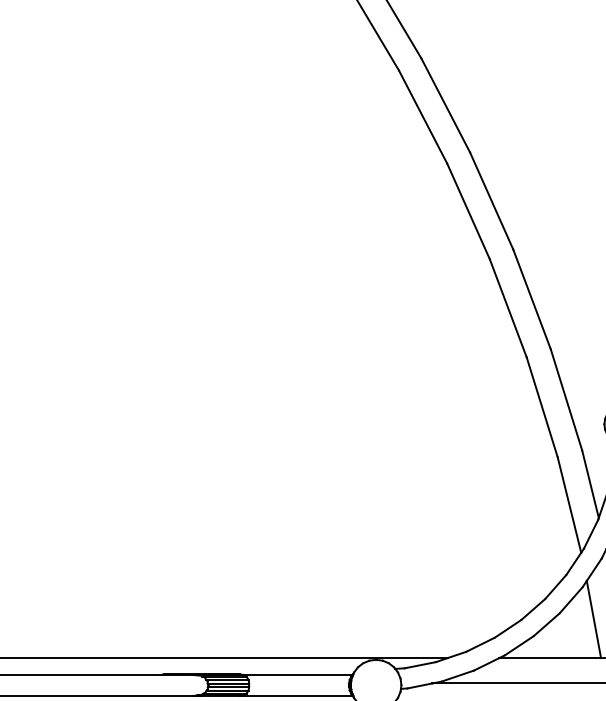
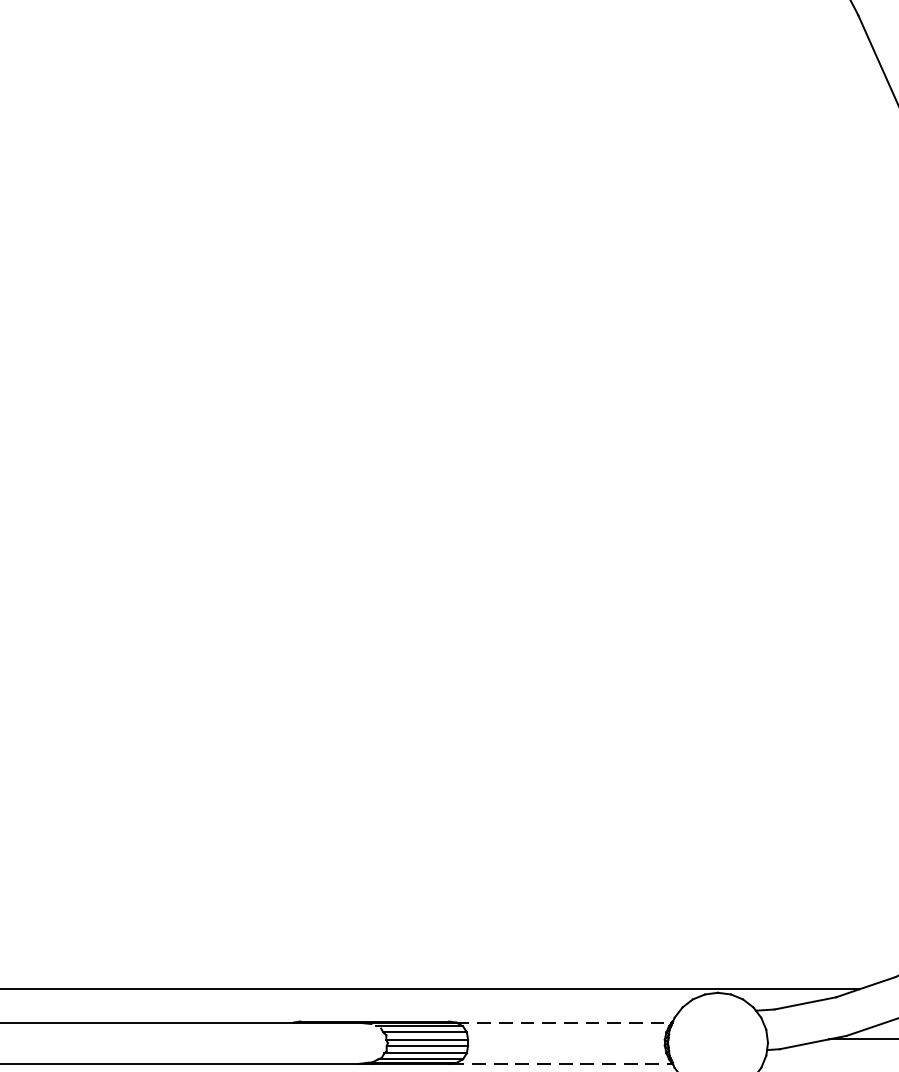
line: (297, 674) -> (563, 1021), solid -> dashed
line: (297, 695) -> (563, 1063), solid -> dashed

